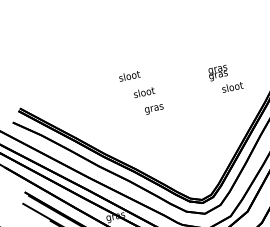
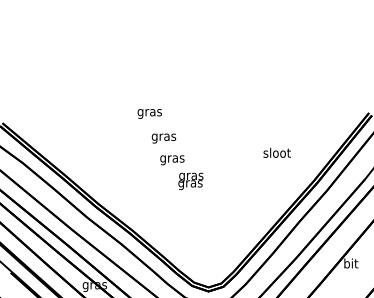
text: (218, 73) -> (190, 181), moved
text: (129, 76) -> (149, 112), sloot -> gras
text: (144, 93) -> (163, 137), sloot -> gras

